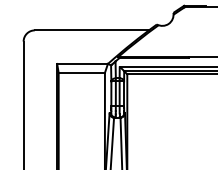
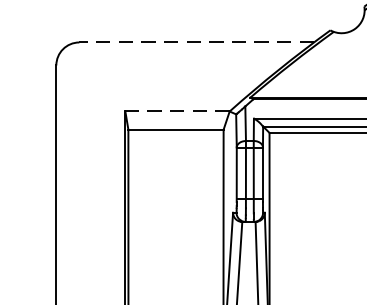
line: (91, 30) -> (195, 42), solid -> dashed
line: (82, 63) -> (177, 110), solid -> dashed

